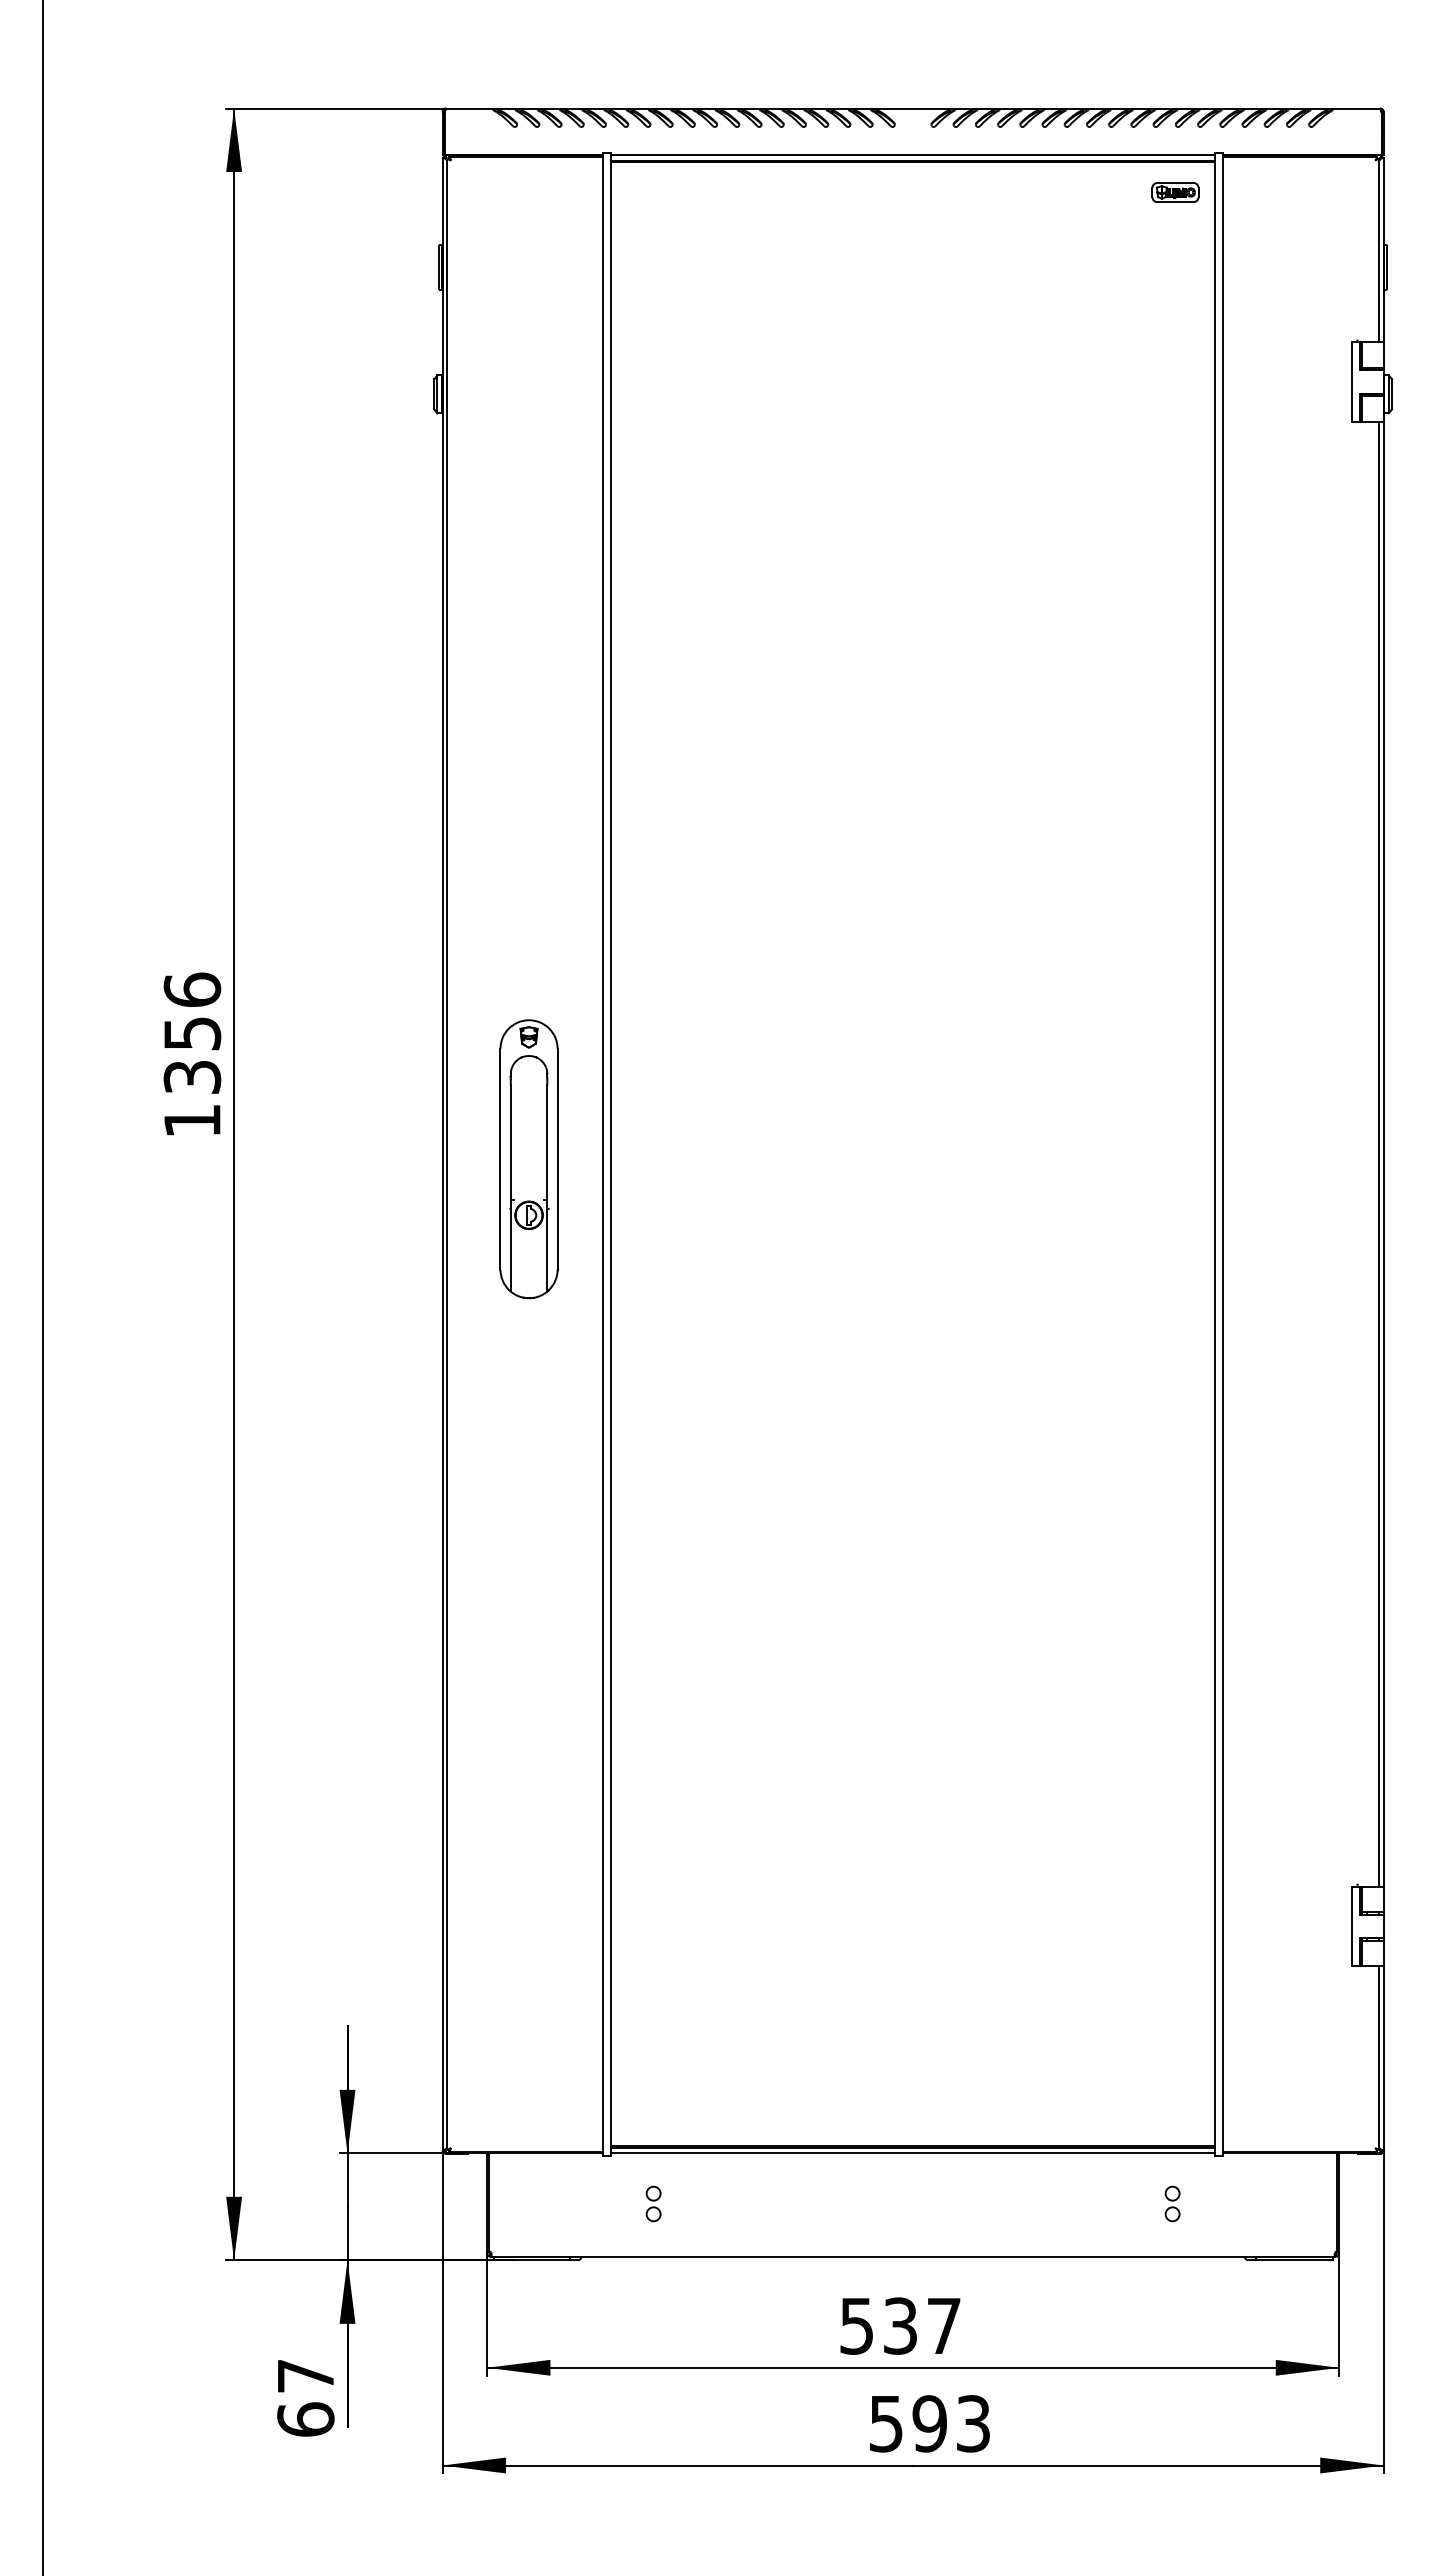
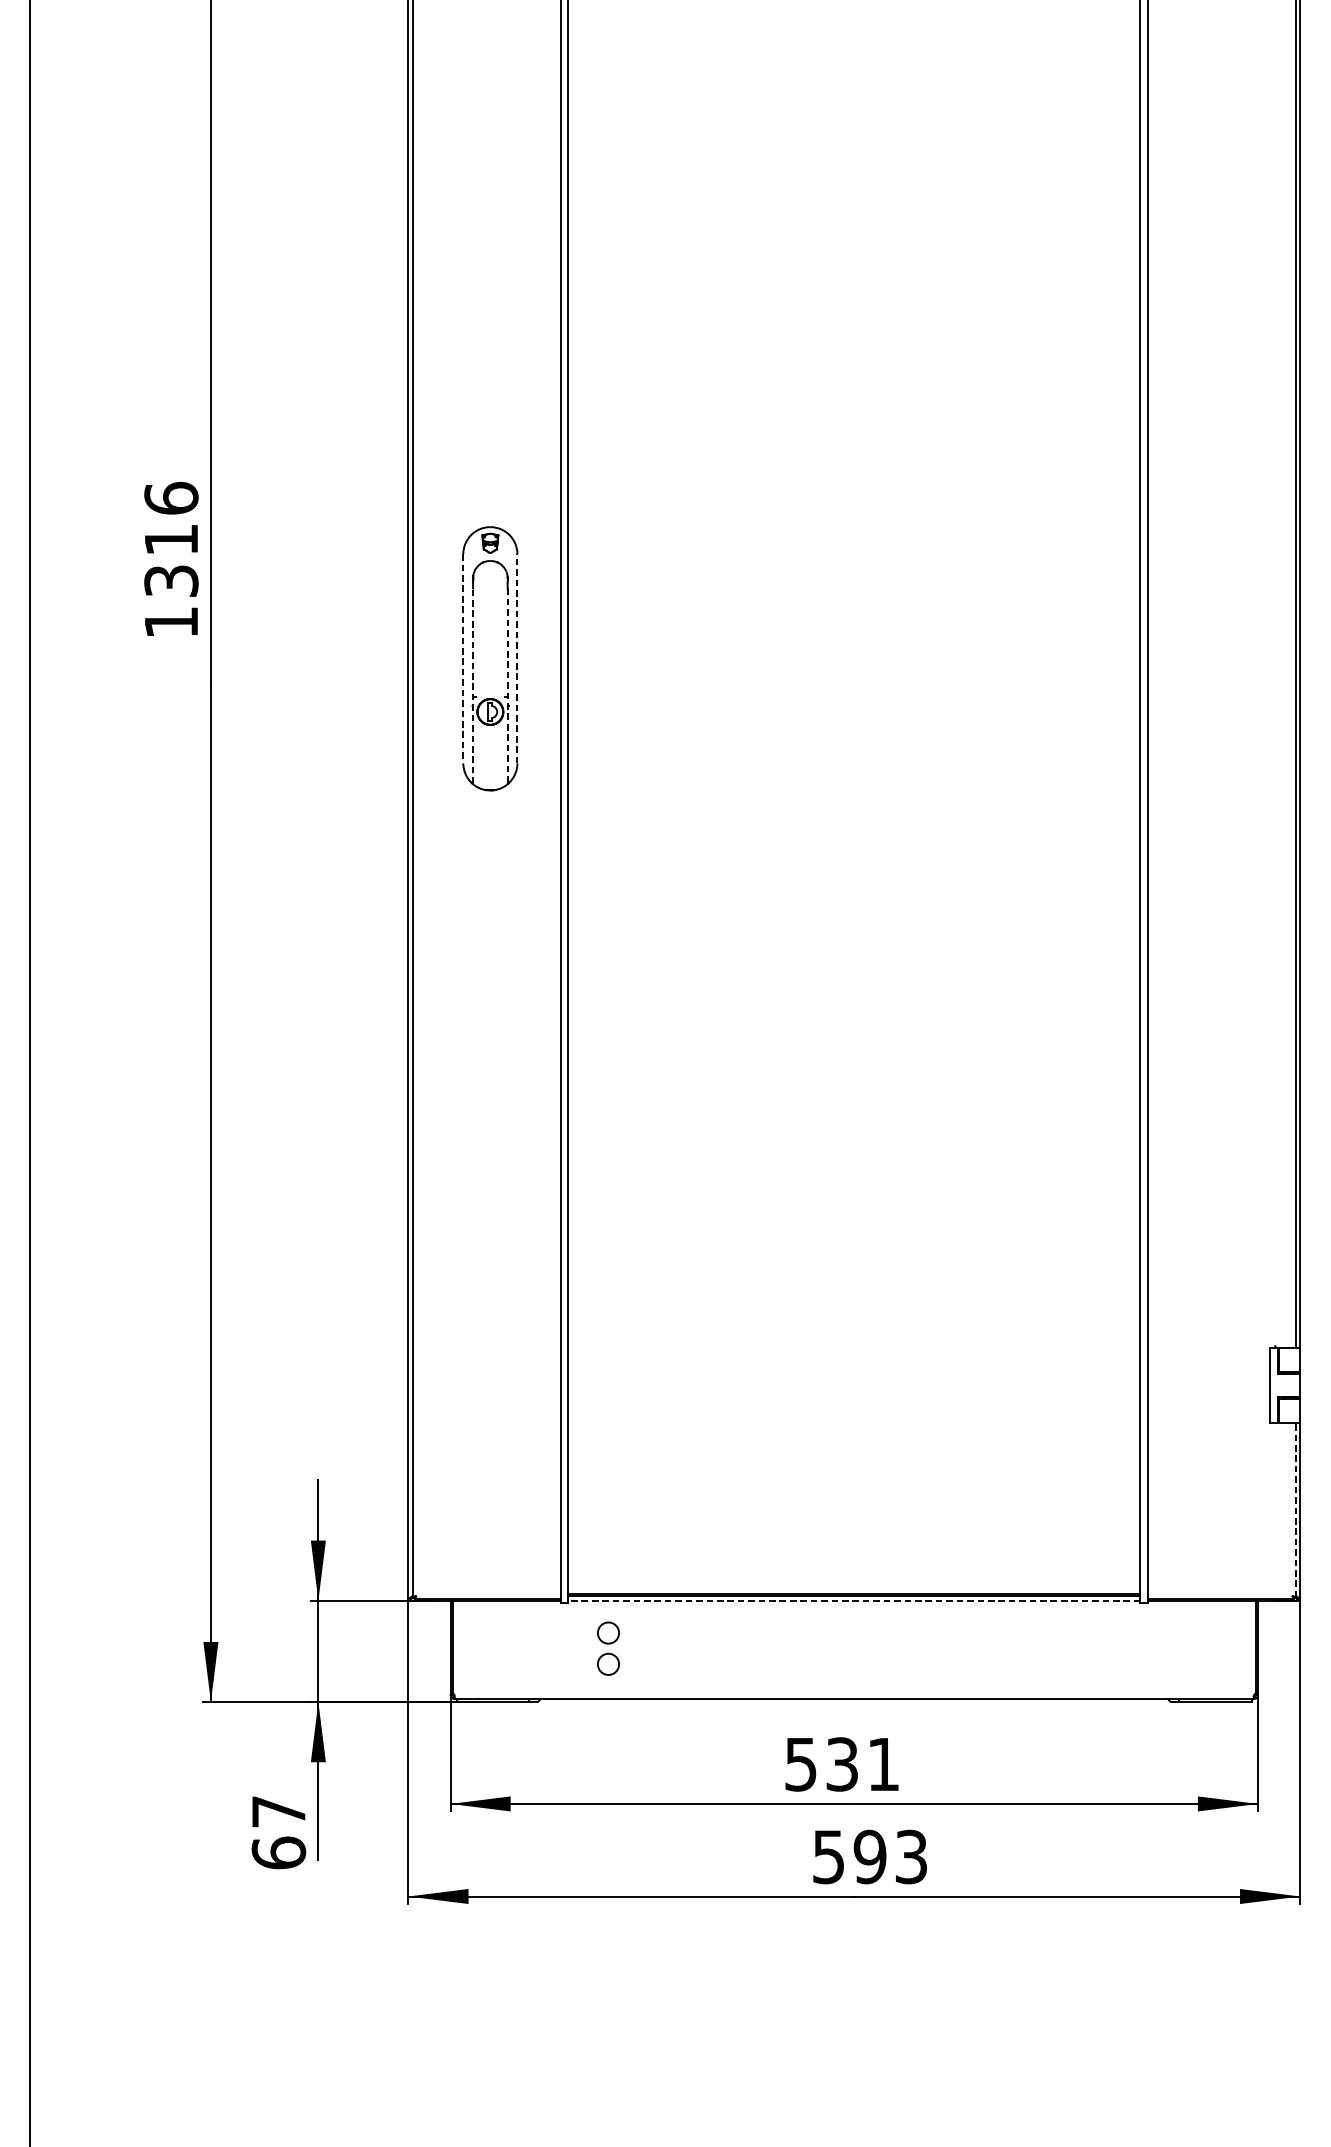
text: (192, 1033) -> (171, 539), 1356 -> 1316
line: (557, 1158) -> (517, 658), solid -> dashed
line: (500, 1159) -> (463, 659), solid -> dashed
line: (510, 1187) -> (472, 685), solid -> dashed
line: (547, 1188) -> (507, 686), solid -> dashed
line: (1378, 2058) -> (1295, 1510), solid -> dashed
line: (912, 2153) -> (853, 1600), solid -> dashed
part: (653, 2203) -> (608, 1648), size x1.6
part: (1172, 2203) -> (1100, 1648), removed
text: (944, 2325) -> (884, 1763), 537 -> 531

